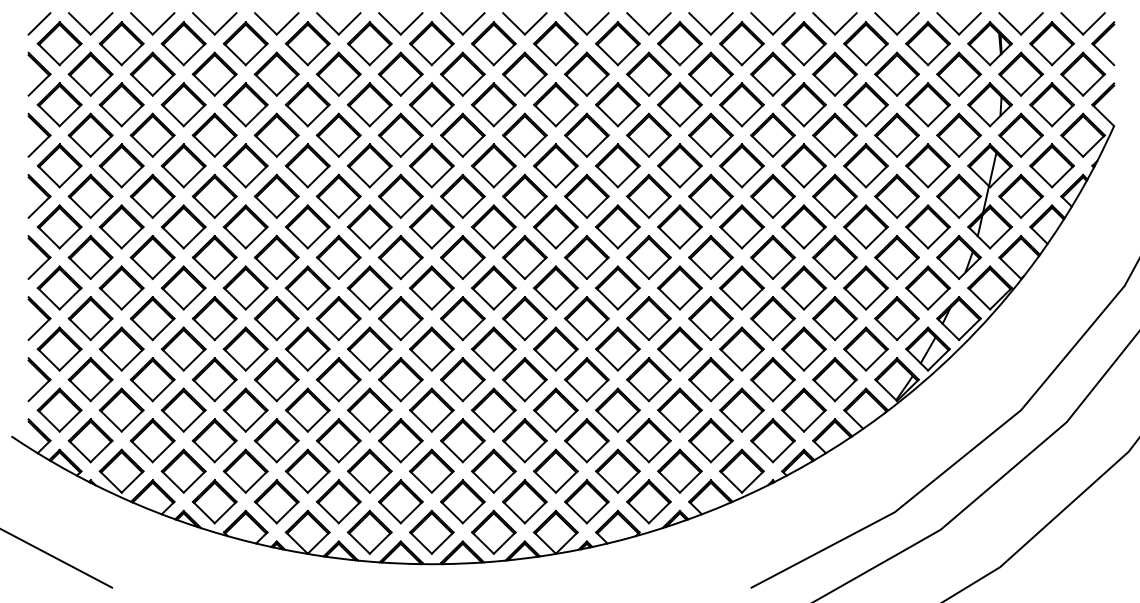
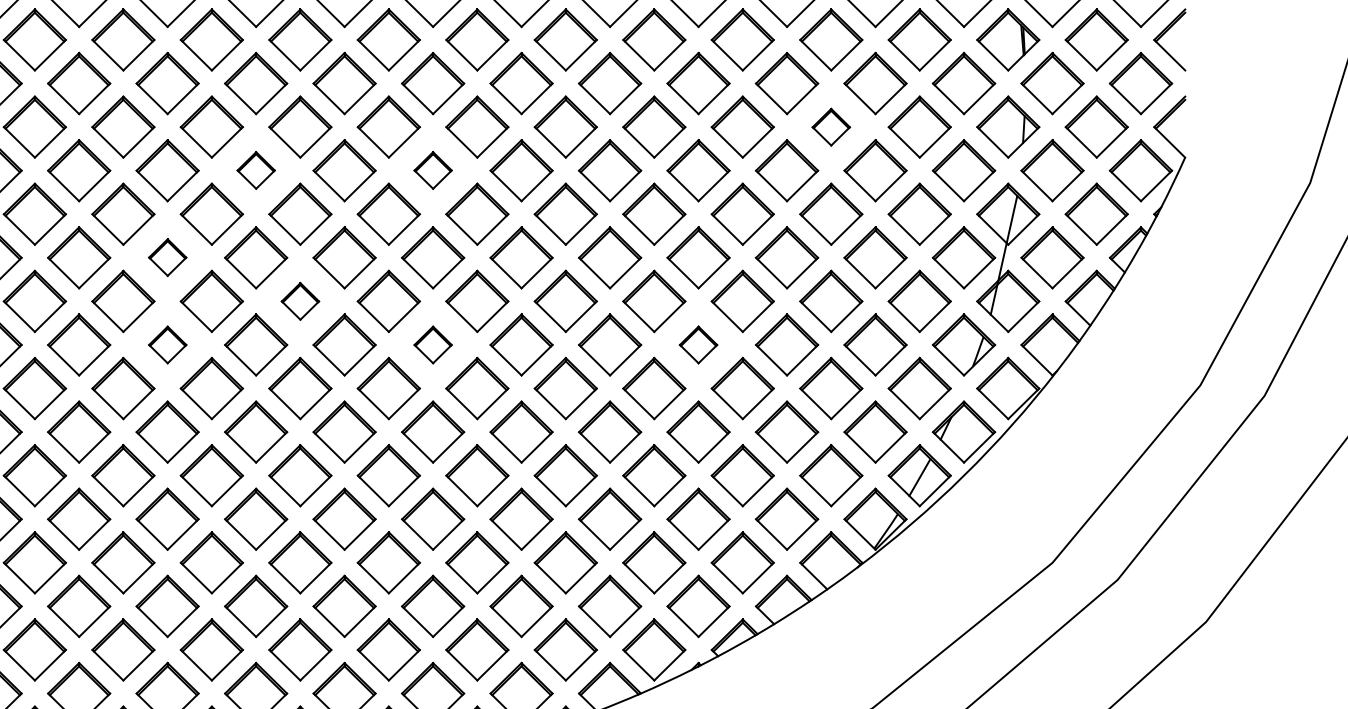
part: (865, 104) -> (830, 126), size x0.6
part: (462, 134) -> (255, 169), size x0.6
part: (586, 134) -> (432, 169), size x0.6
part: (400, 195) -> (167, 256), size x0.6
part: (493, 226) -> (299, 300), size x0.6
part: (400, 257) -> (167, 344), size x0.6
part: (586, 257) -> (432, 344), size x0.6
part: (772, 257) -> (697, 344), size x0.6

